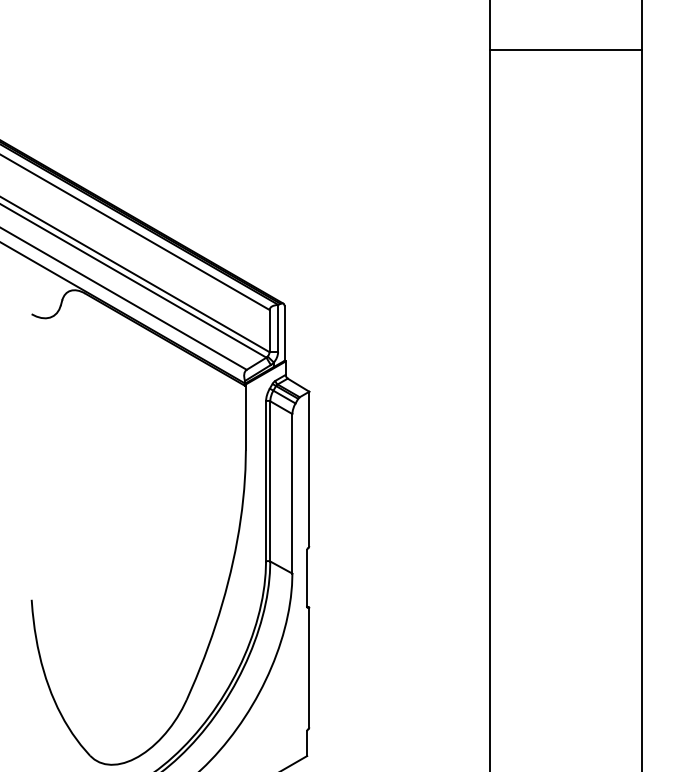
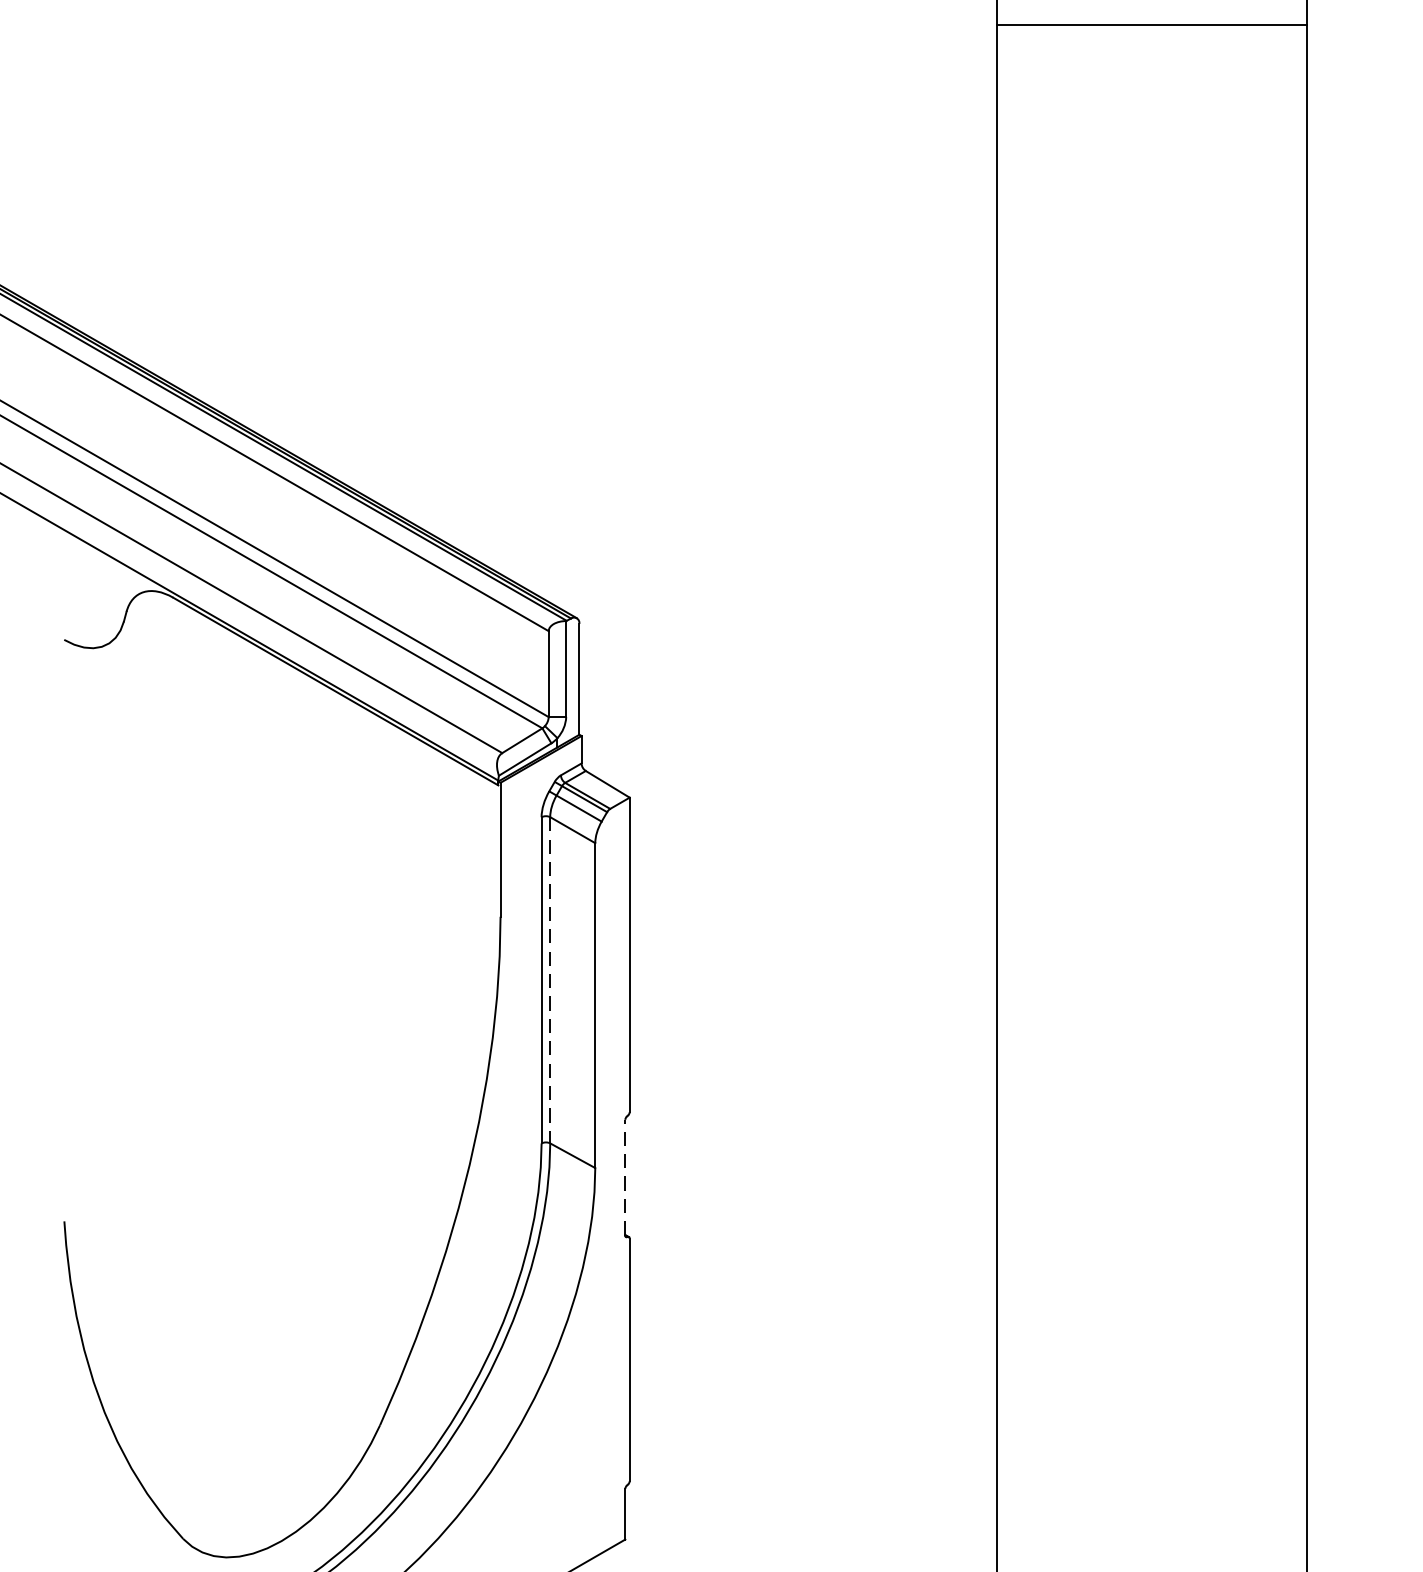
line: (565, 50) -> (1151, 25), moved
line: (270, 481) -> (550, 980), solid -> dashed
line: (307, 577) -> (625, 1175), solid -> dashed

